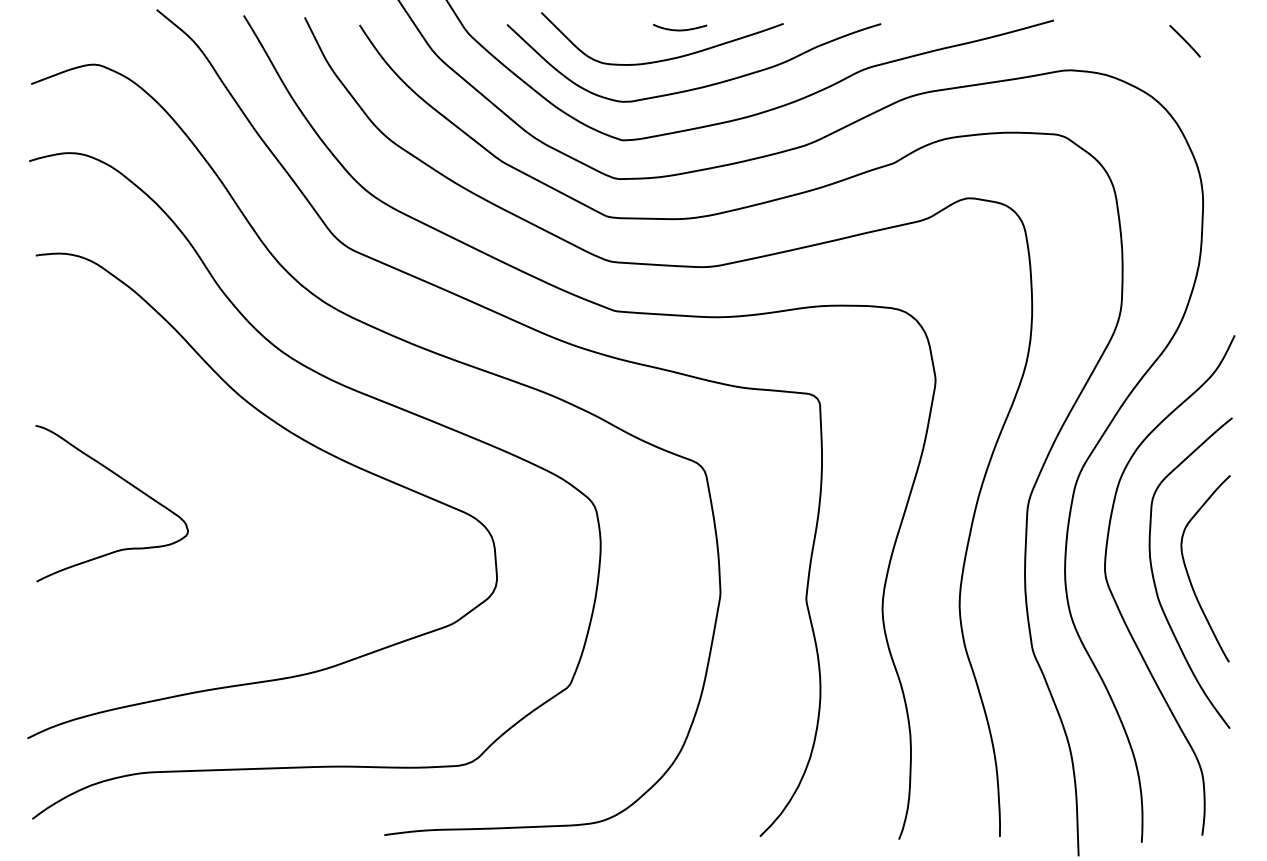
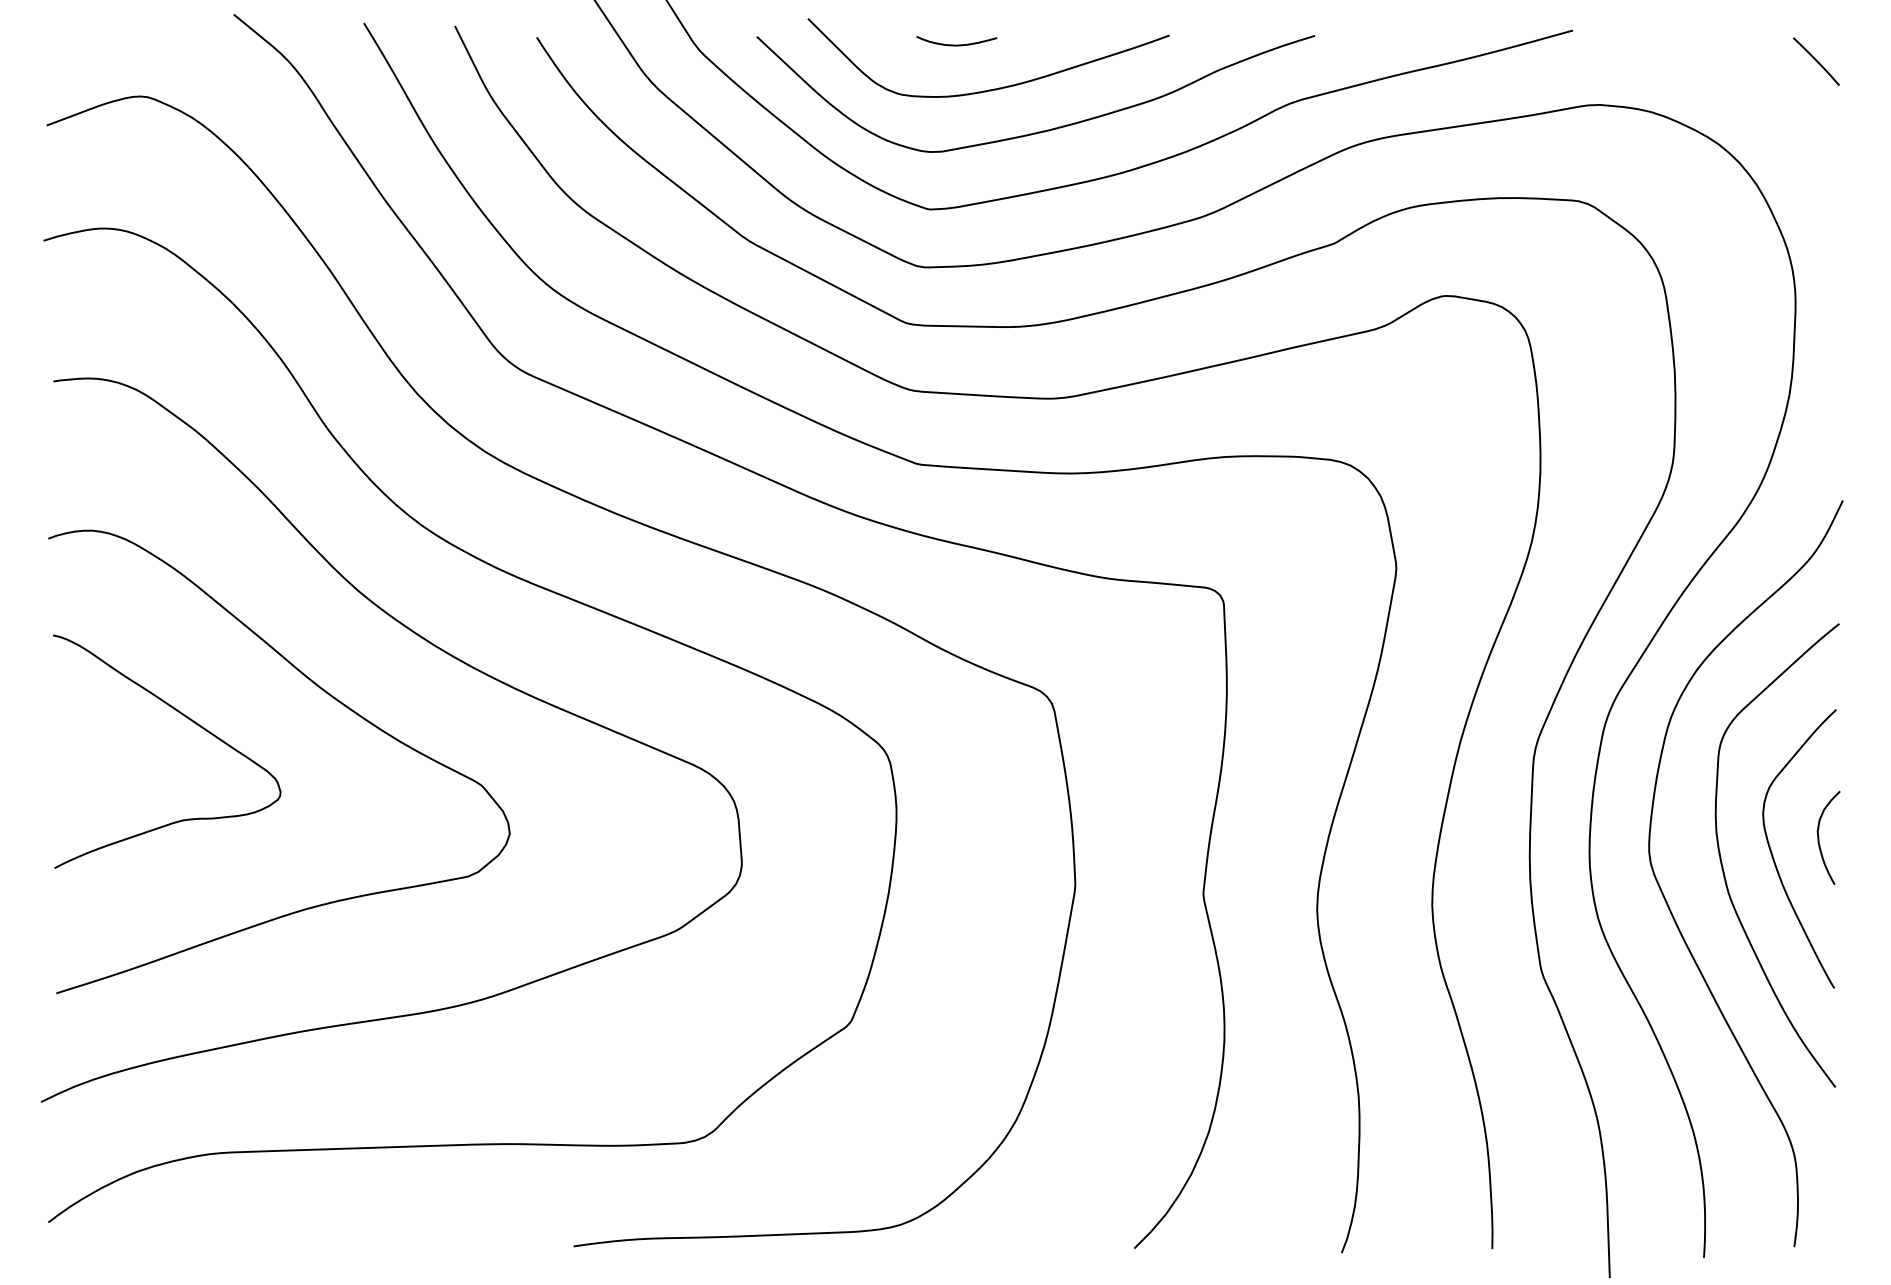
curve: (680, 29) -> (957, 44), moved
line: (1184, 40) -> (1815, 60), moved
curve: (221, 467) -> (330, 697), added
curve: (1219, 560) -> (1820, 836), added

